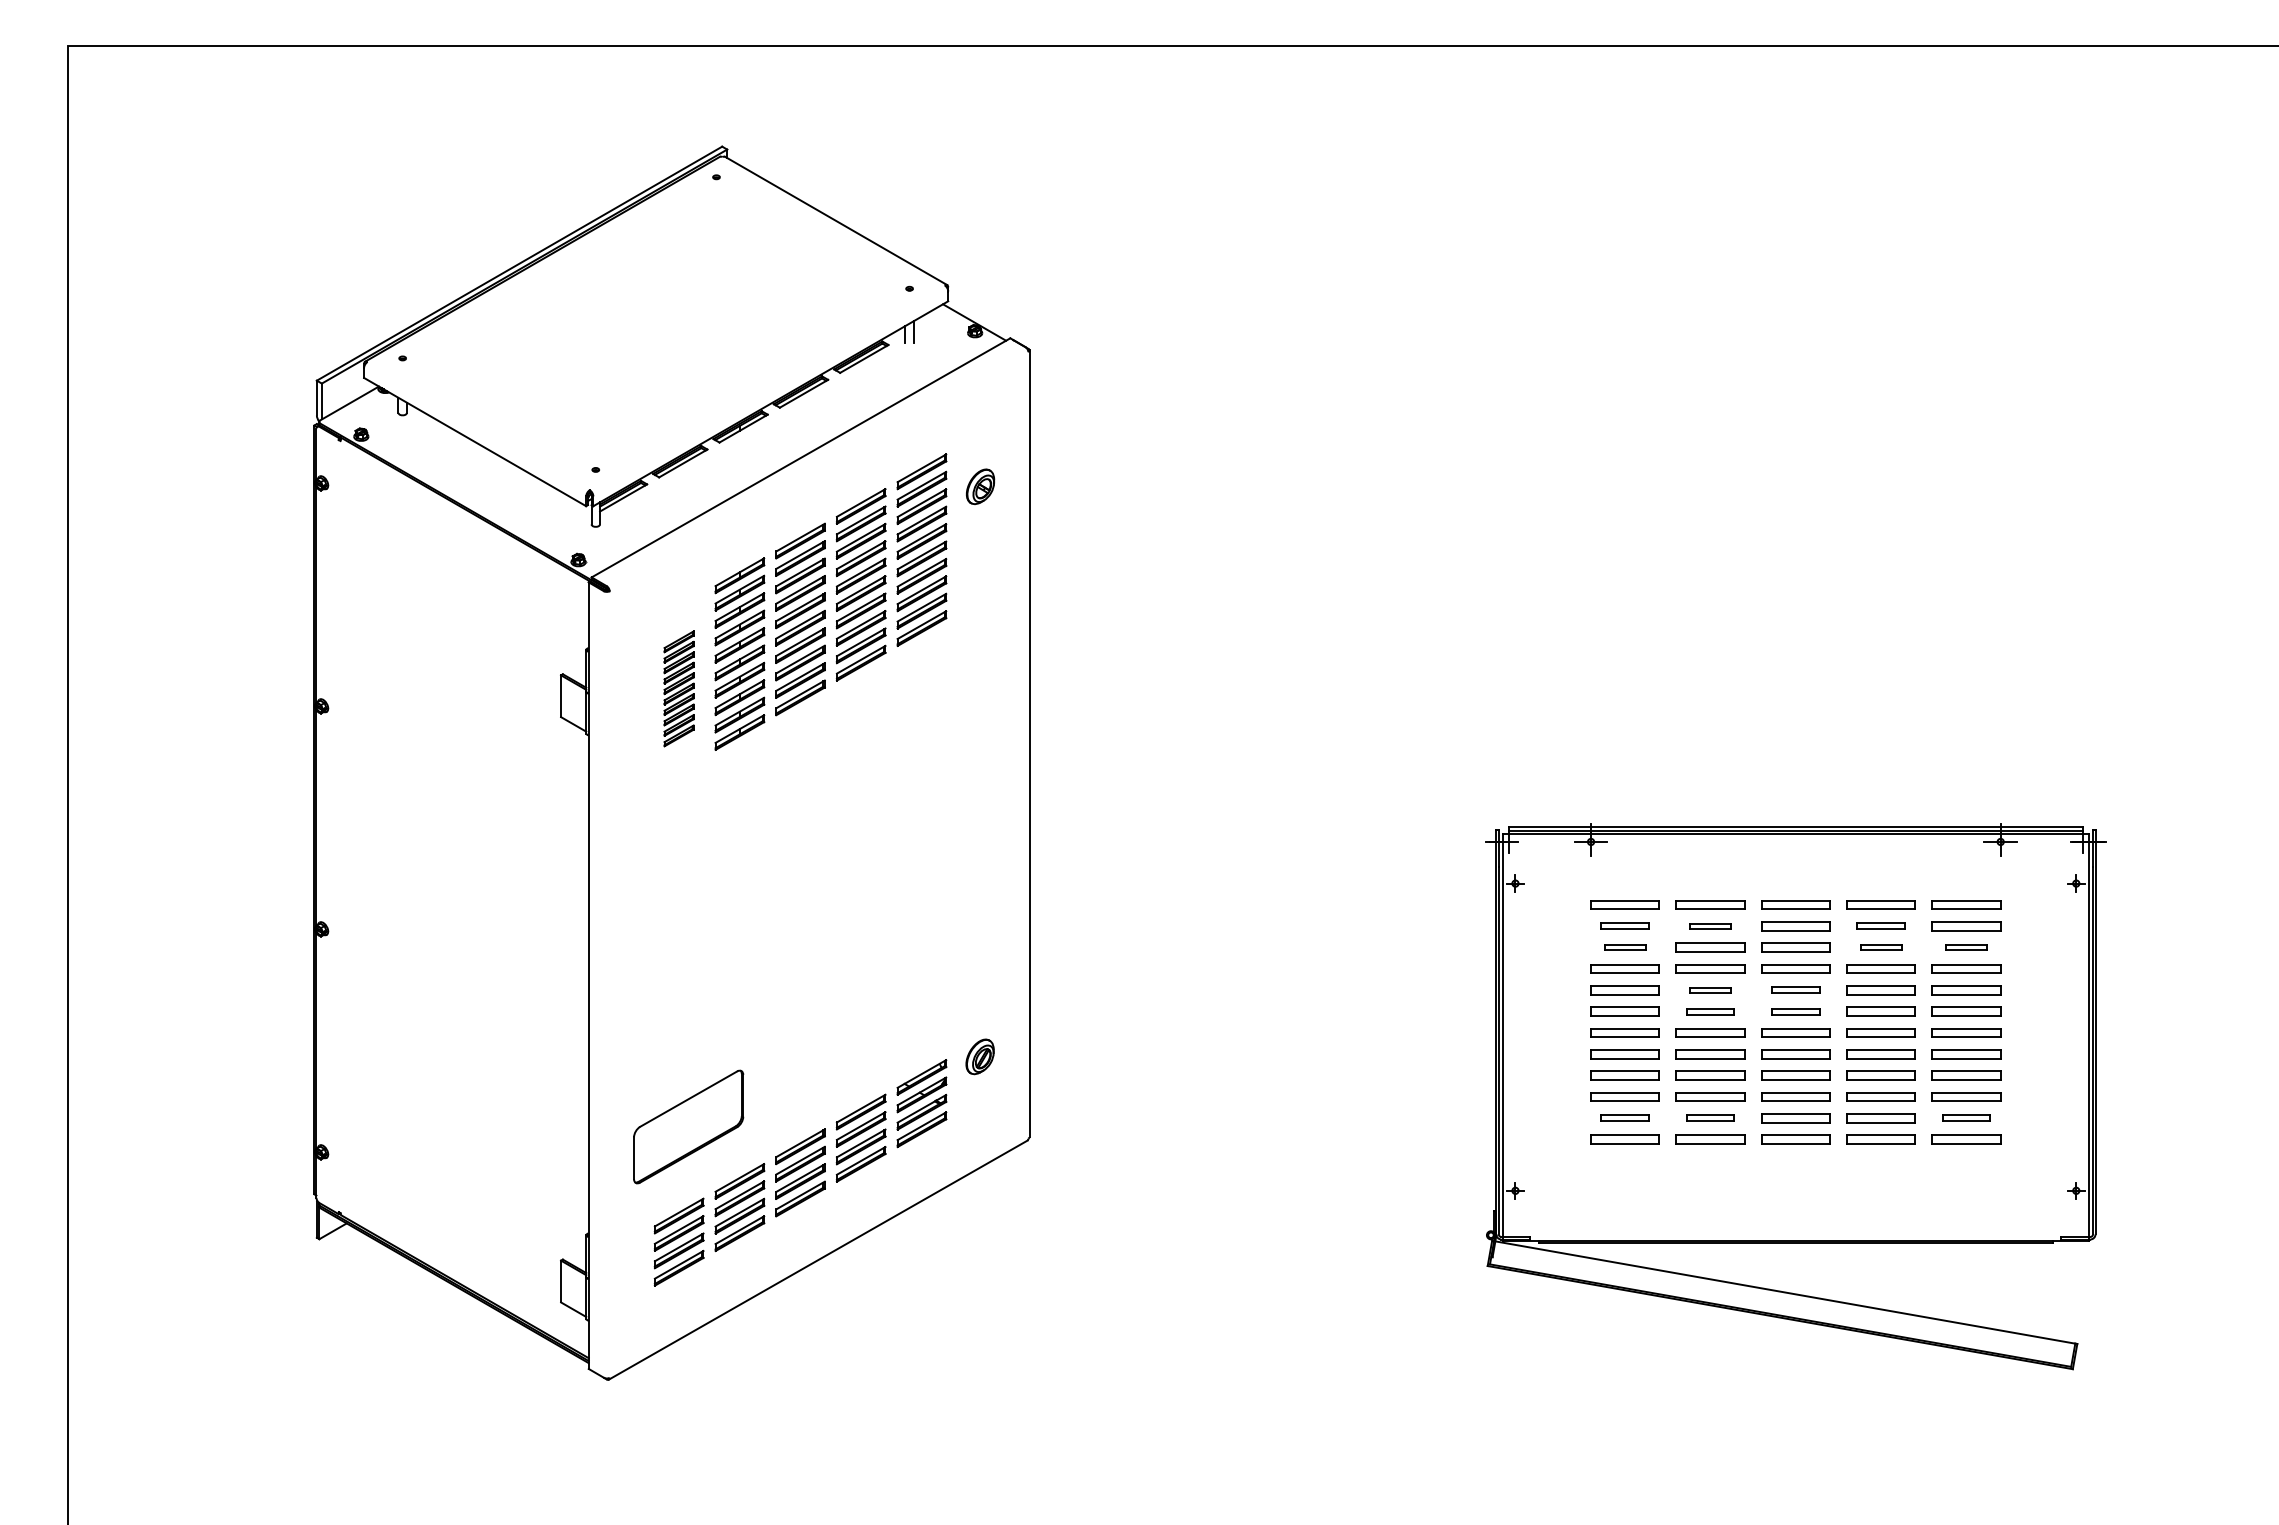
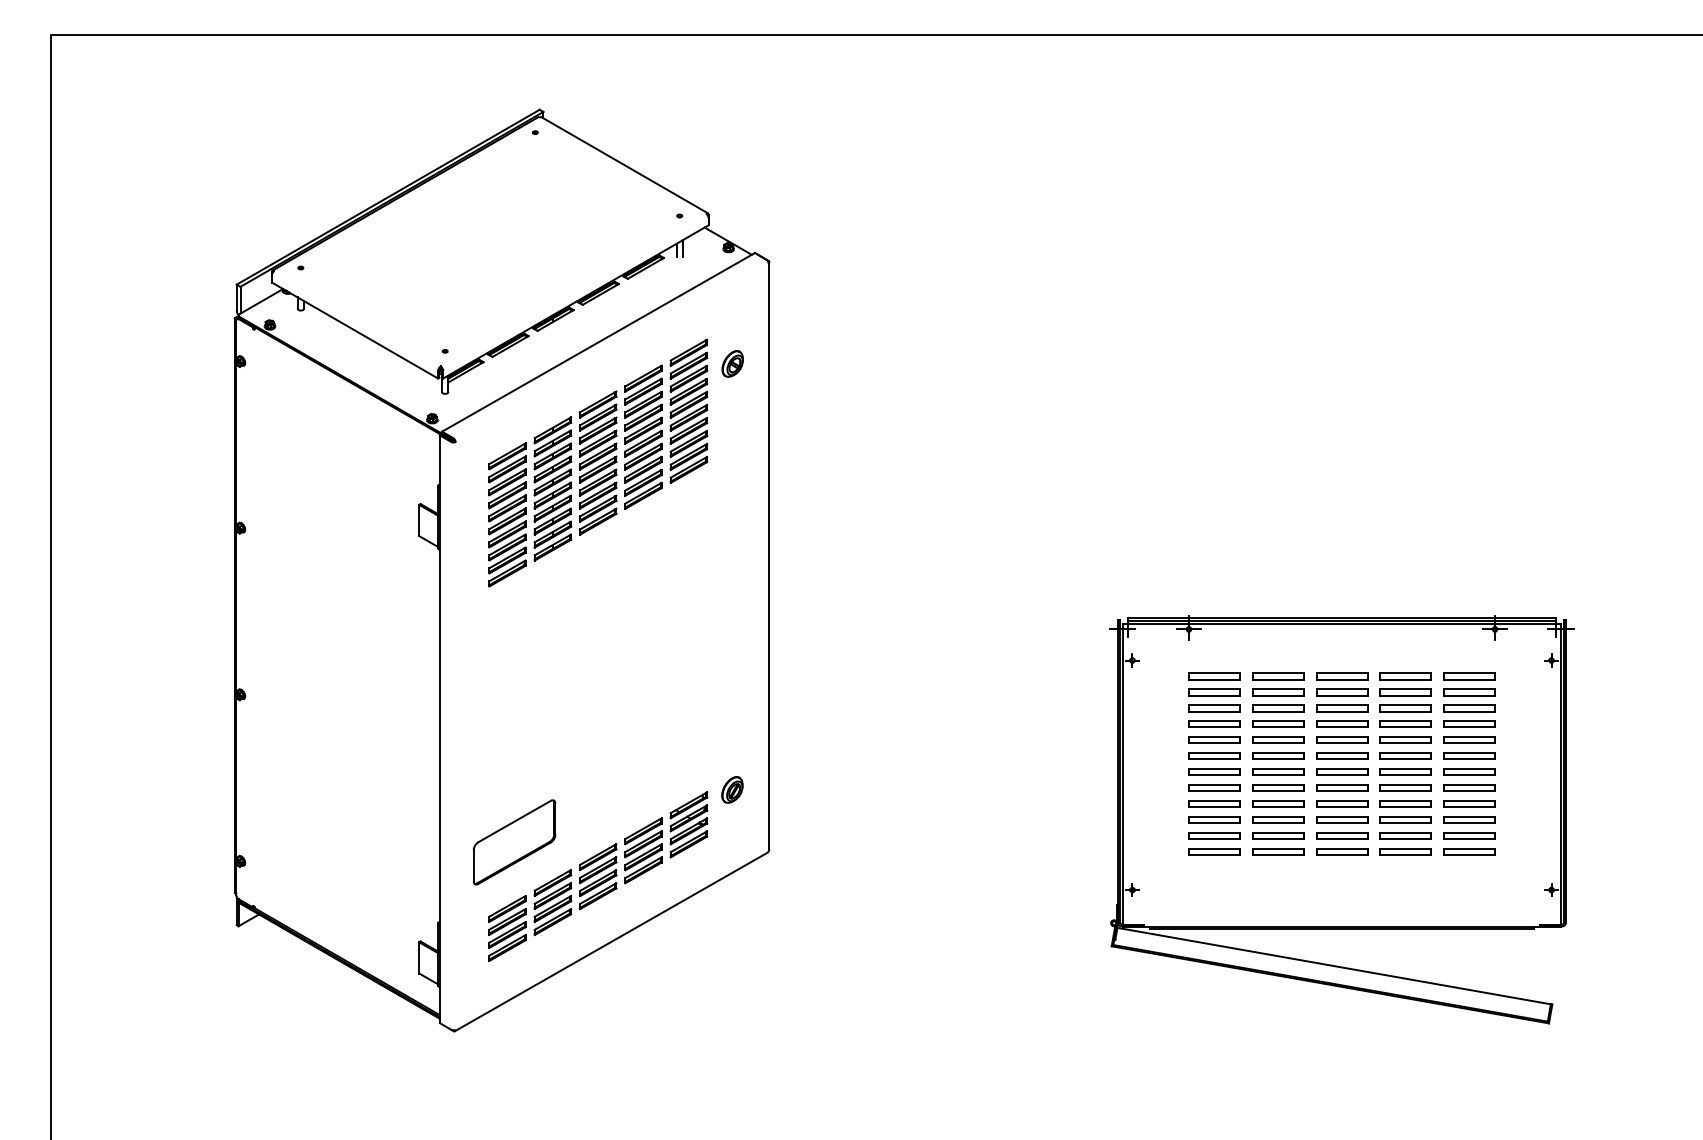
part: (678, 688) -> (506, 514), size x1.67
part: (1624, 926) -> (1213, 692), size x1.43
part: (1710, 926) -> (1278, 692), size x1.67
part: (1880, 926) -> (1405, 692), size x1.43
part: (1624, 947) -> (1213, 708), size x1.67
part: (1880, 947) -> (1405, 708), size x1.67
part: (1966, 947) -> (1469, 708), size x1.67
part: (1710, 990) -> (1278, 740), size x1.67
part: (1795, 990) -> (1341, 740), size x1.43
part: (1710, 1011) -> (1278, 756), size x1.43
part: (1795, 1011) -> (1341, 756), size x1.43
part: (1624, 1118) -> (1213, 836), size x1.43
part: (1710, 1118) -> (1278, 836), size x1.43
part: (1966, 1118) -> (1469, 836), size x1.43

